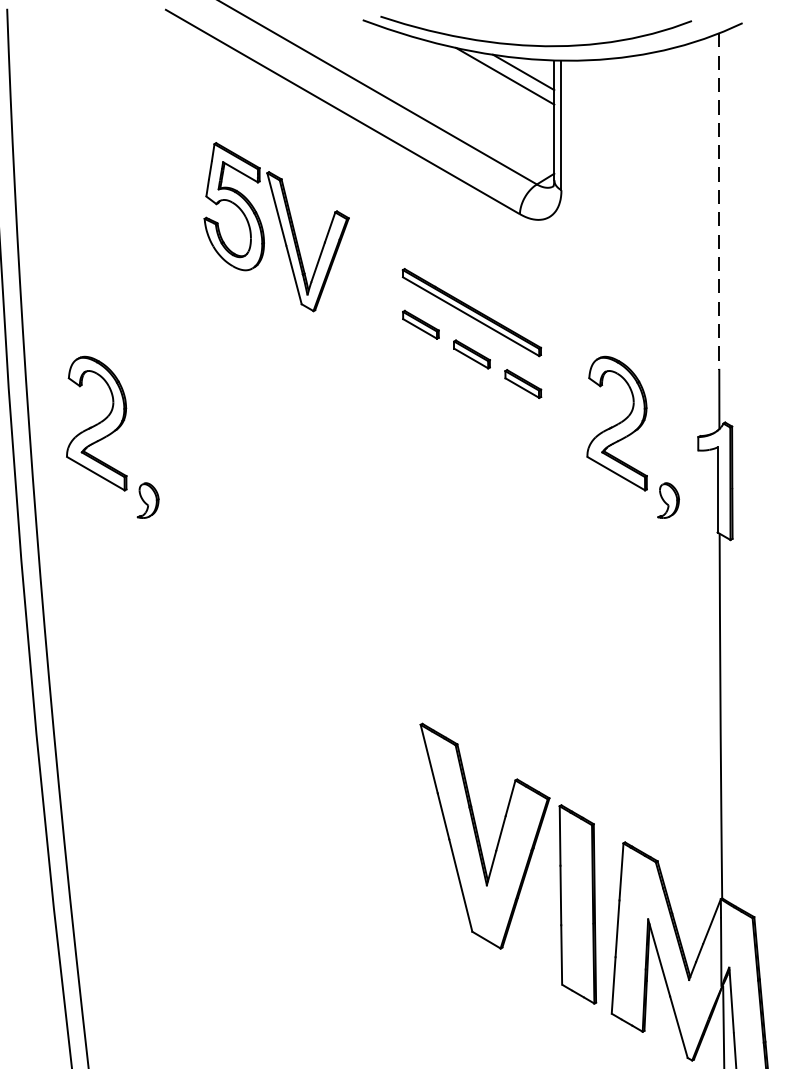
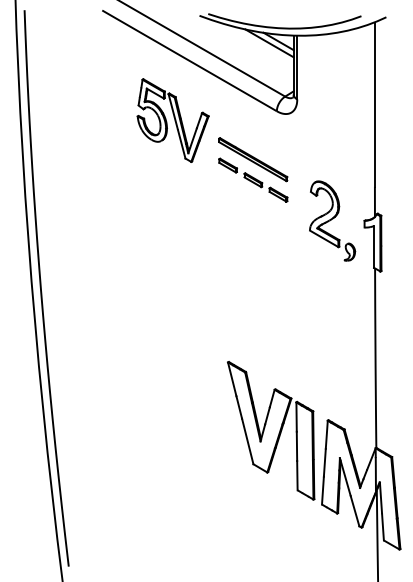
line: (718, 202) -> (374, 105), dashed -> solid
part: (275, 226) -> (172, 120), moved
part: (112, 436) -> (76, 220), removed

